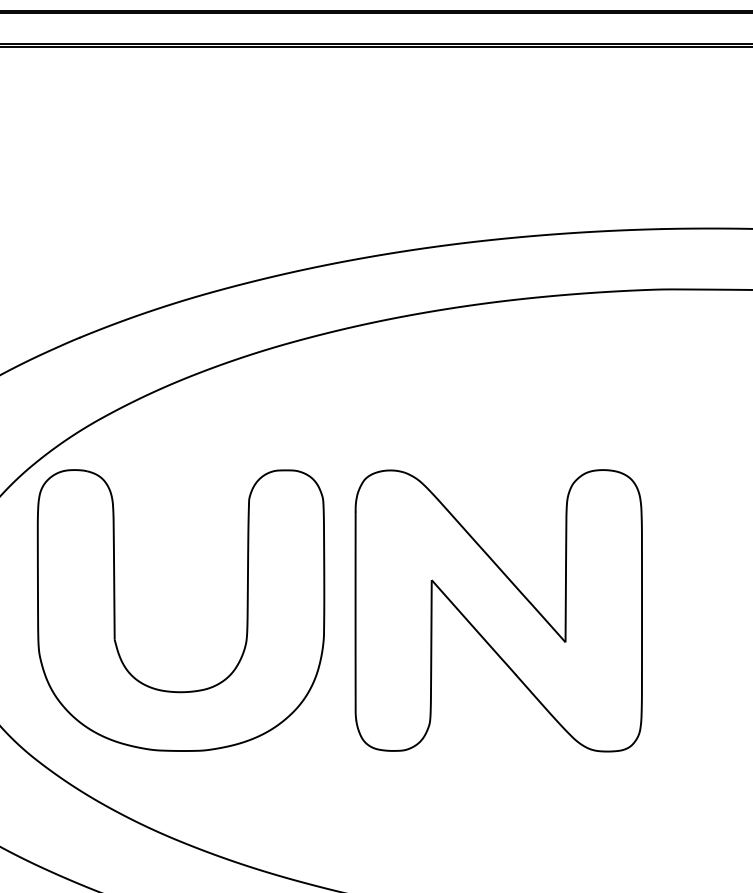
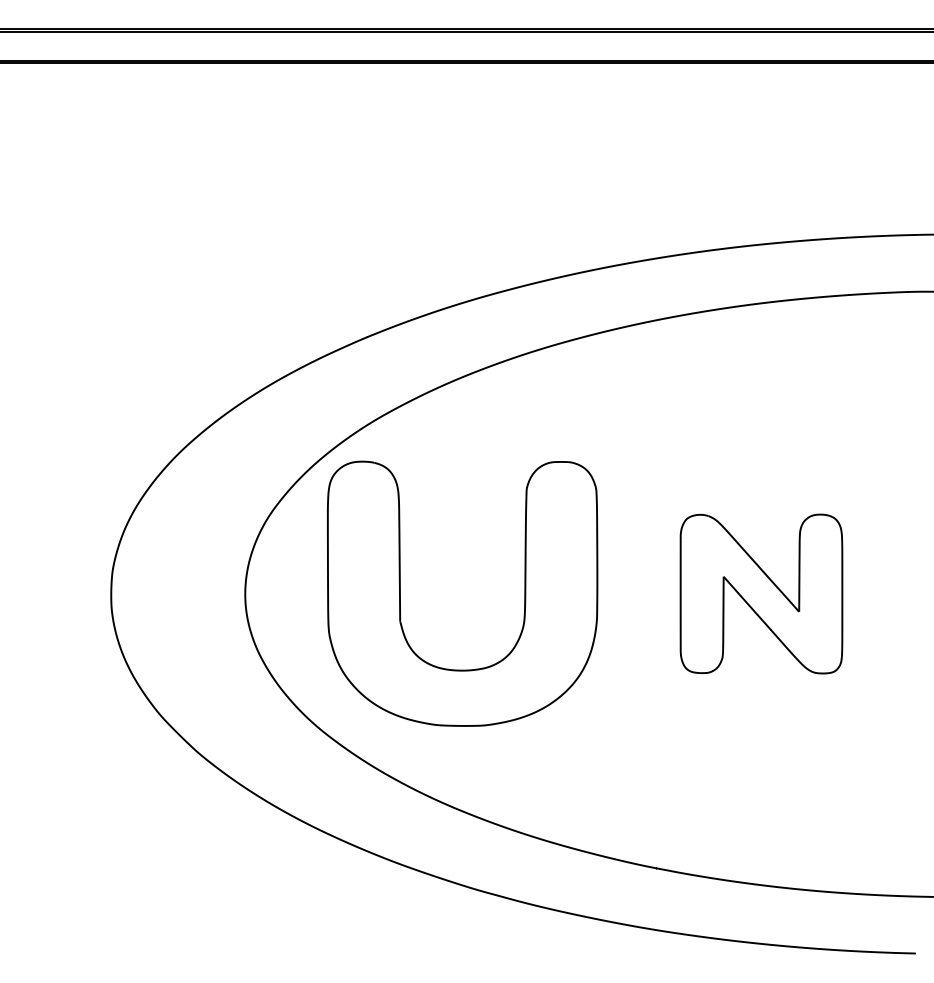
part: (498, 610) -> (761, 593), size x0.6

